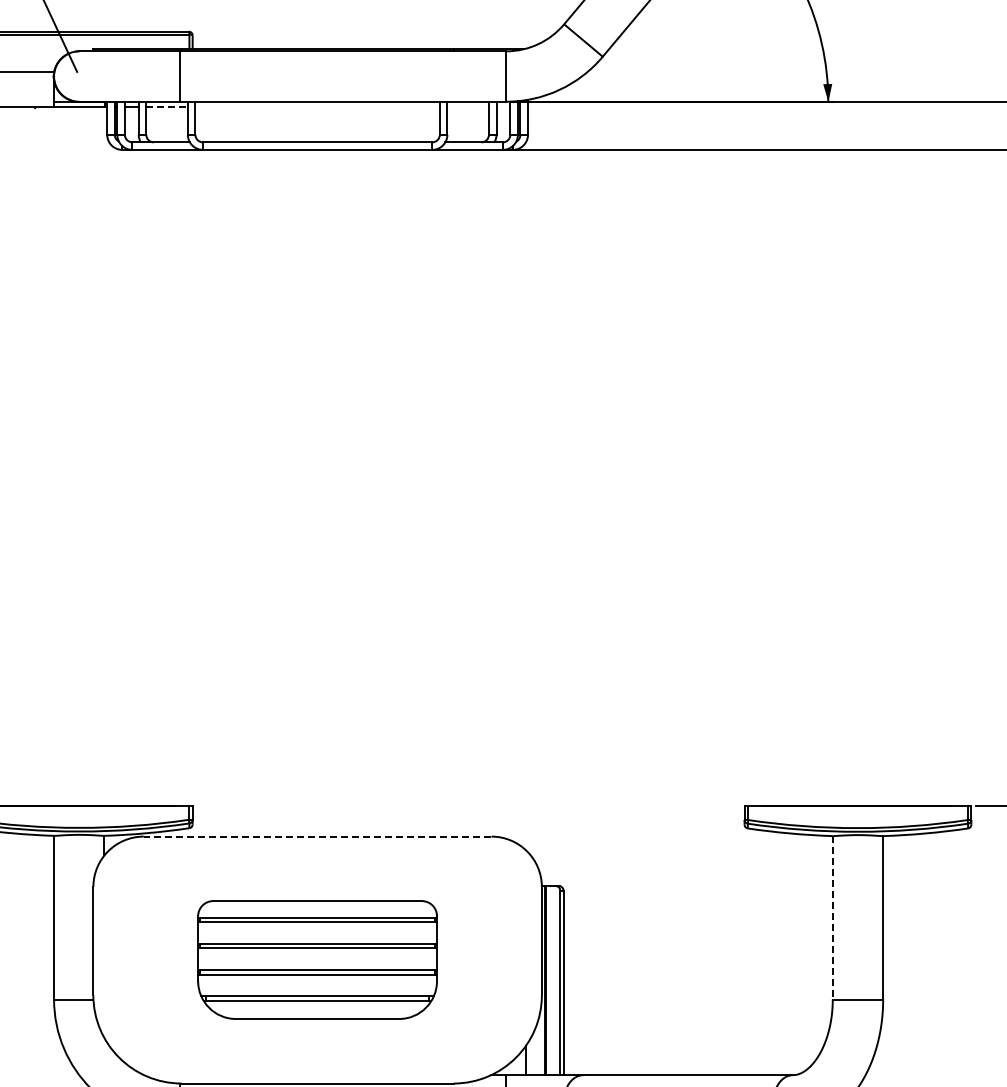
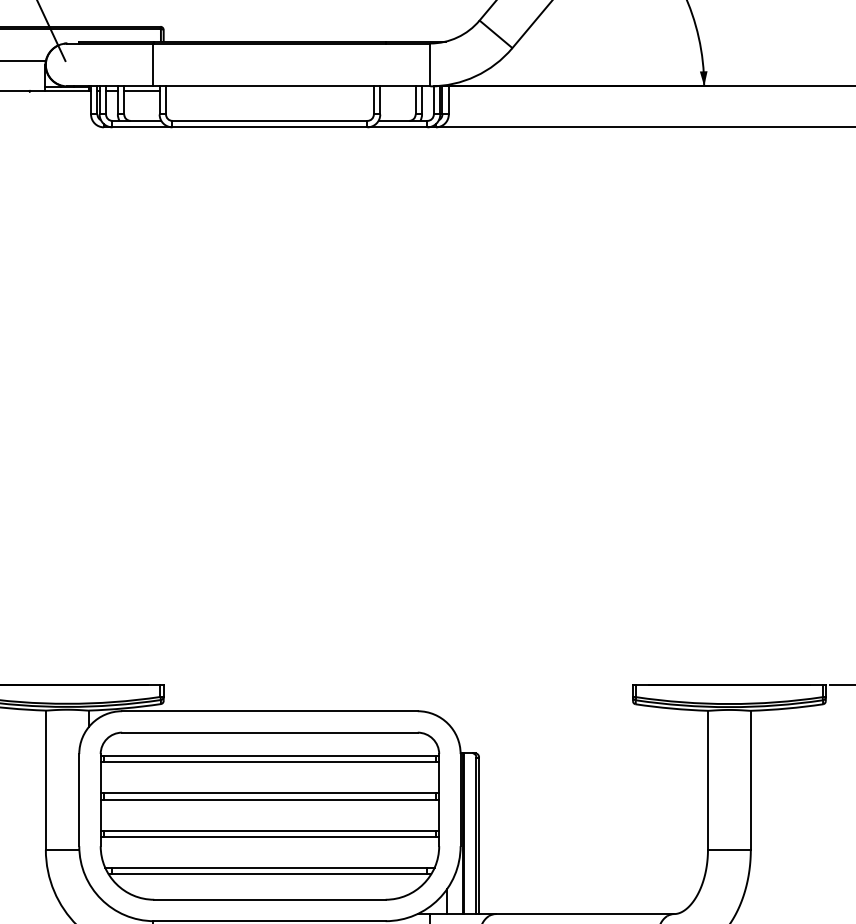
line: (167, 107) -> (142, 91), dashed -> solid
line: (317, 836) -> (269, 711), dashed -> solid
line: (832, 917) -> (707, 780), dashed -> solid
part: (317, 959) -> (269, 815), size x1.67

